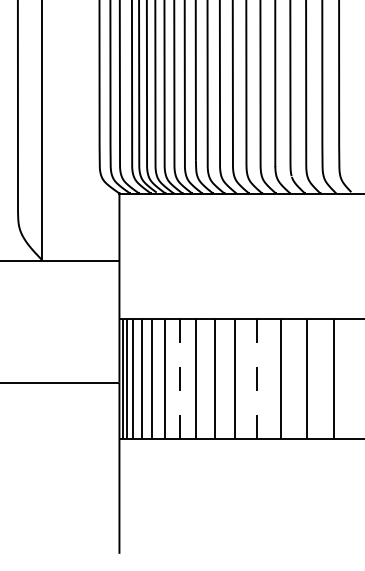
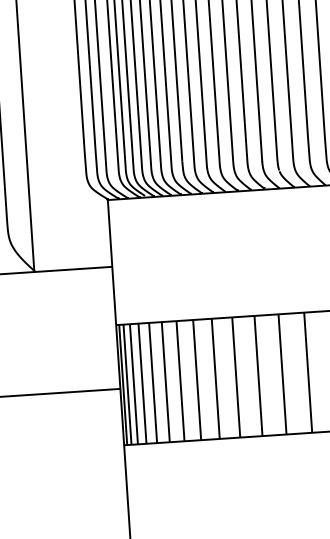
line: (179, 378) -> (180, 380), dashed -> solid
line: (257, 378) -> (258, 375), dashed -> solid

